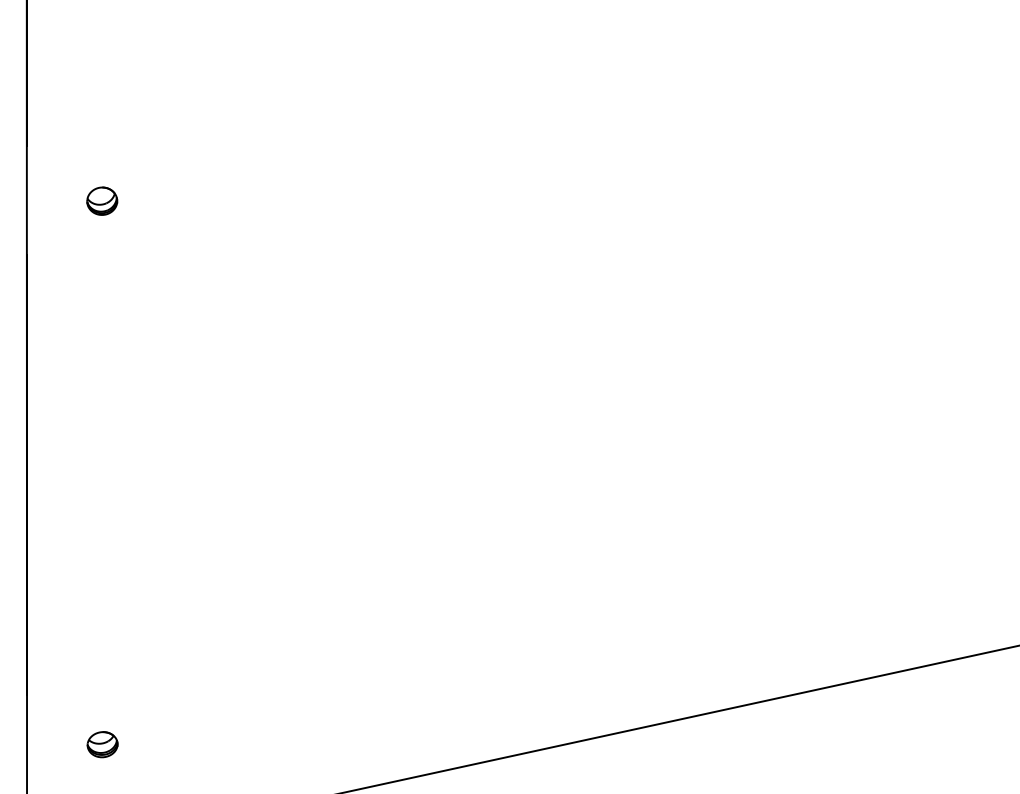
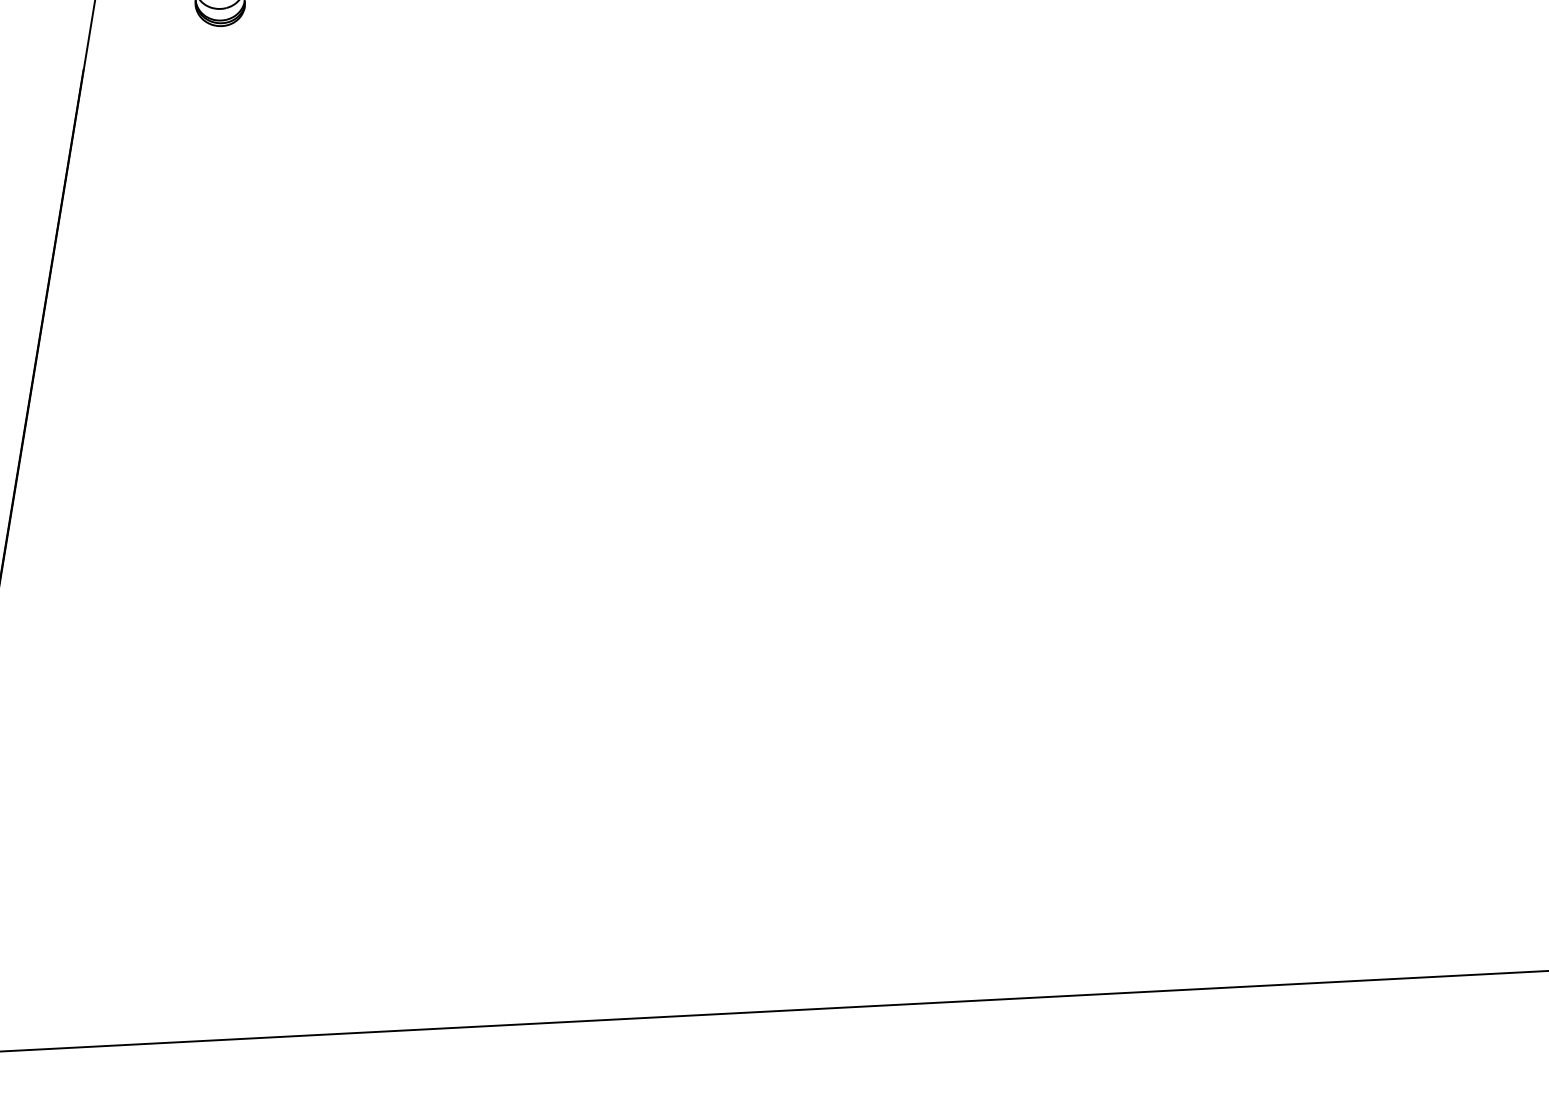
part: (102, 744) -> (76, 885), removed

